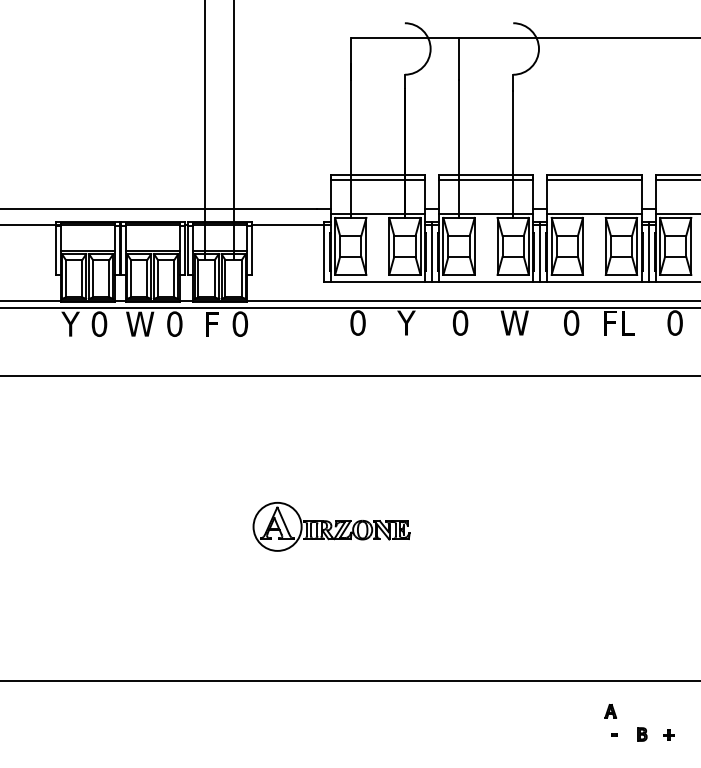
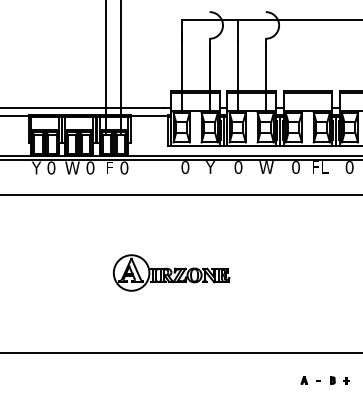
part: (331, 525) -> (171, 272), size x1.43
part: (611, 711) -> (304, 380), moved

